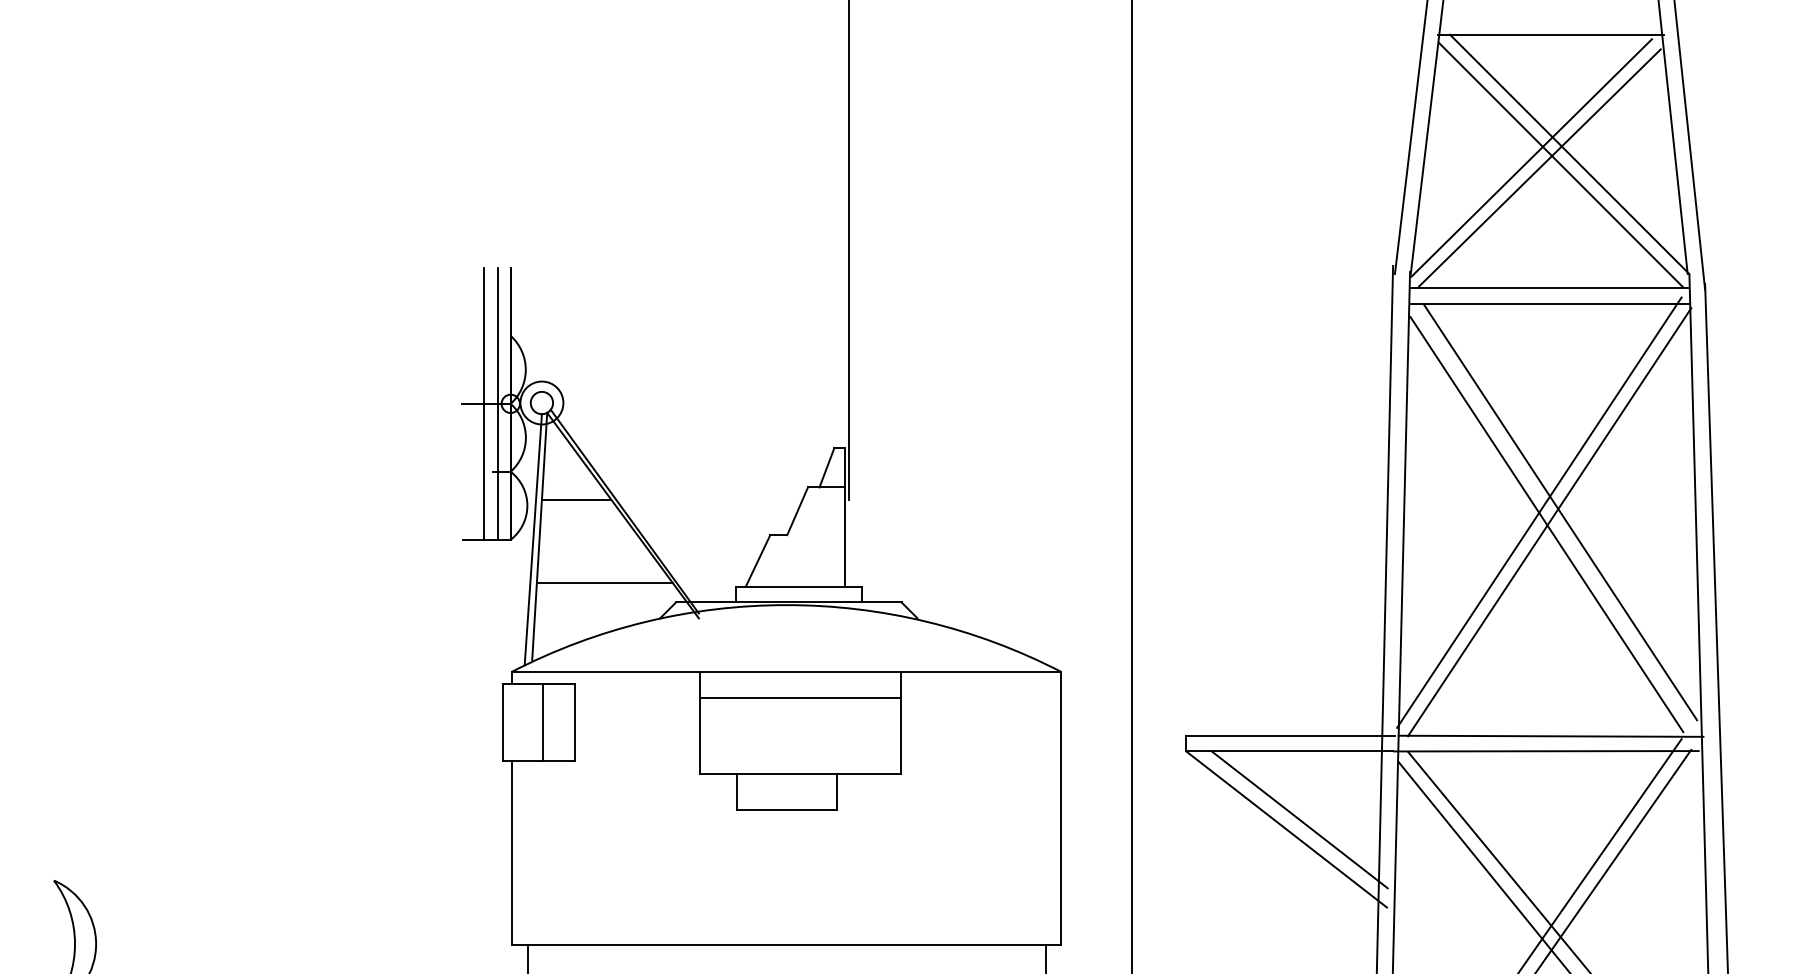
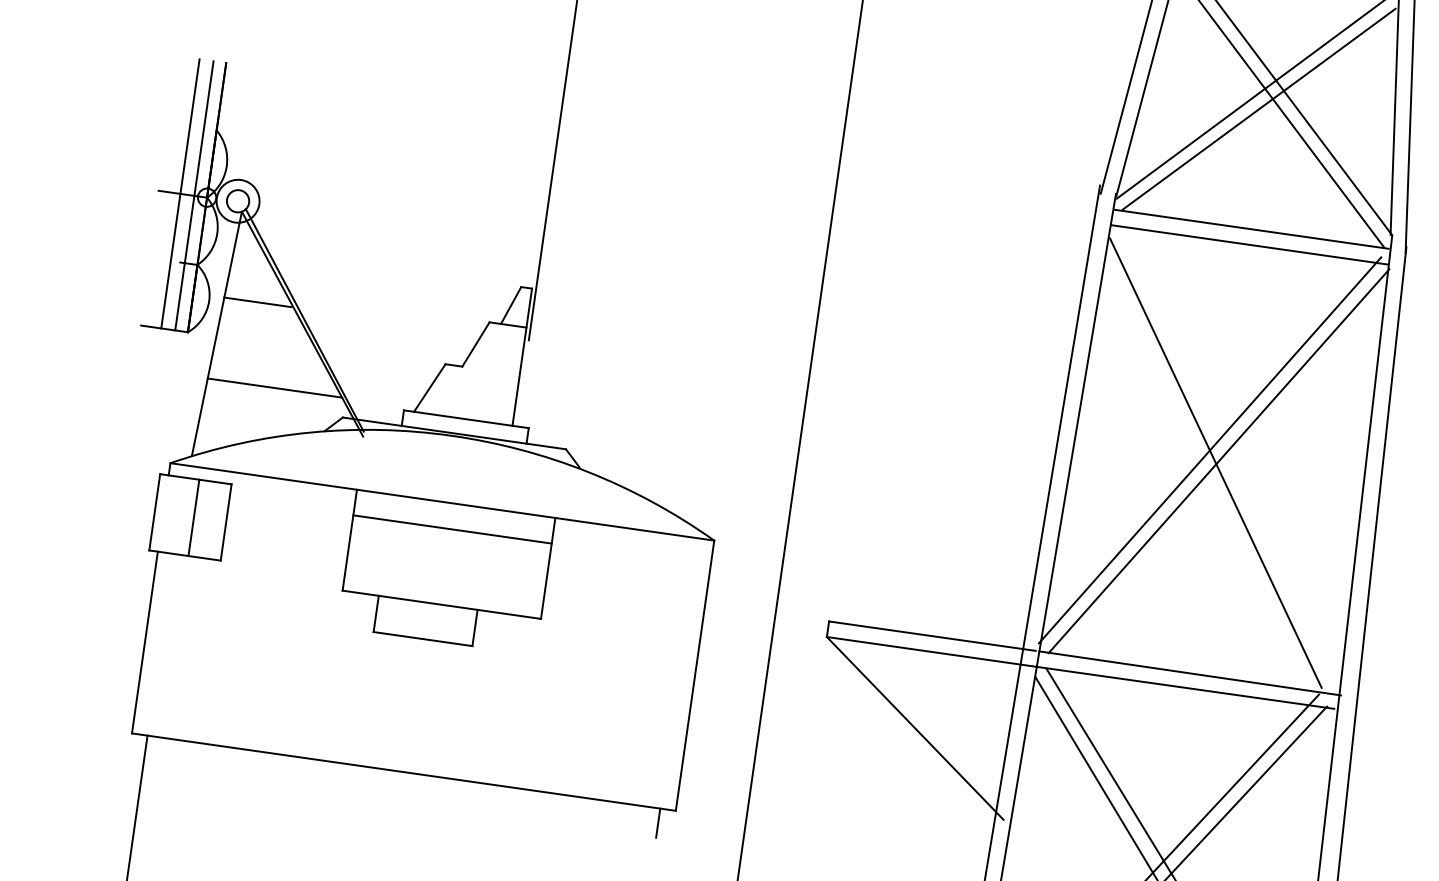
line: (1560, 512) -> (1231, 453), removed
line: (532, 539) -> (209, 335), removed
line: (1299, 819) -> (929, 720), removed

